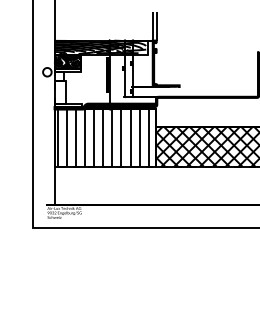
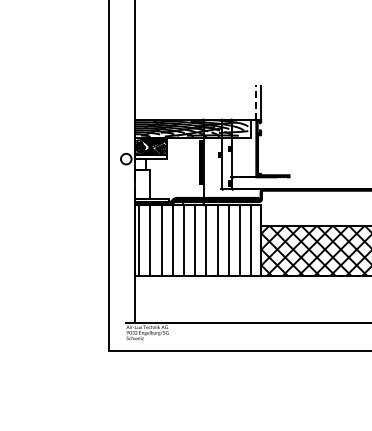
line: (152, 26) -> (256, 102), solid -> dashed

